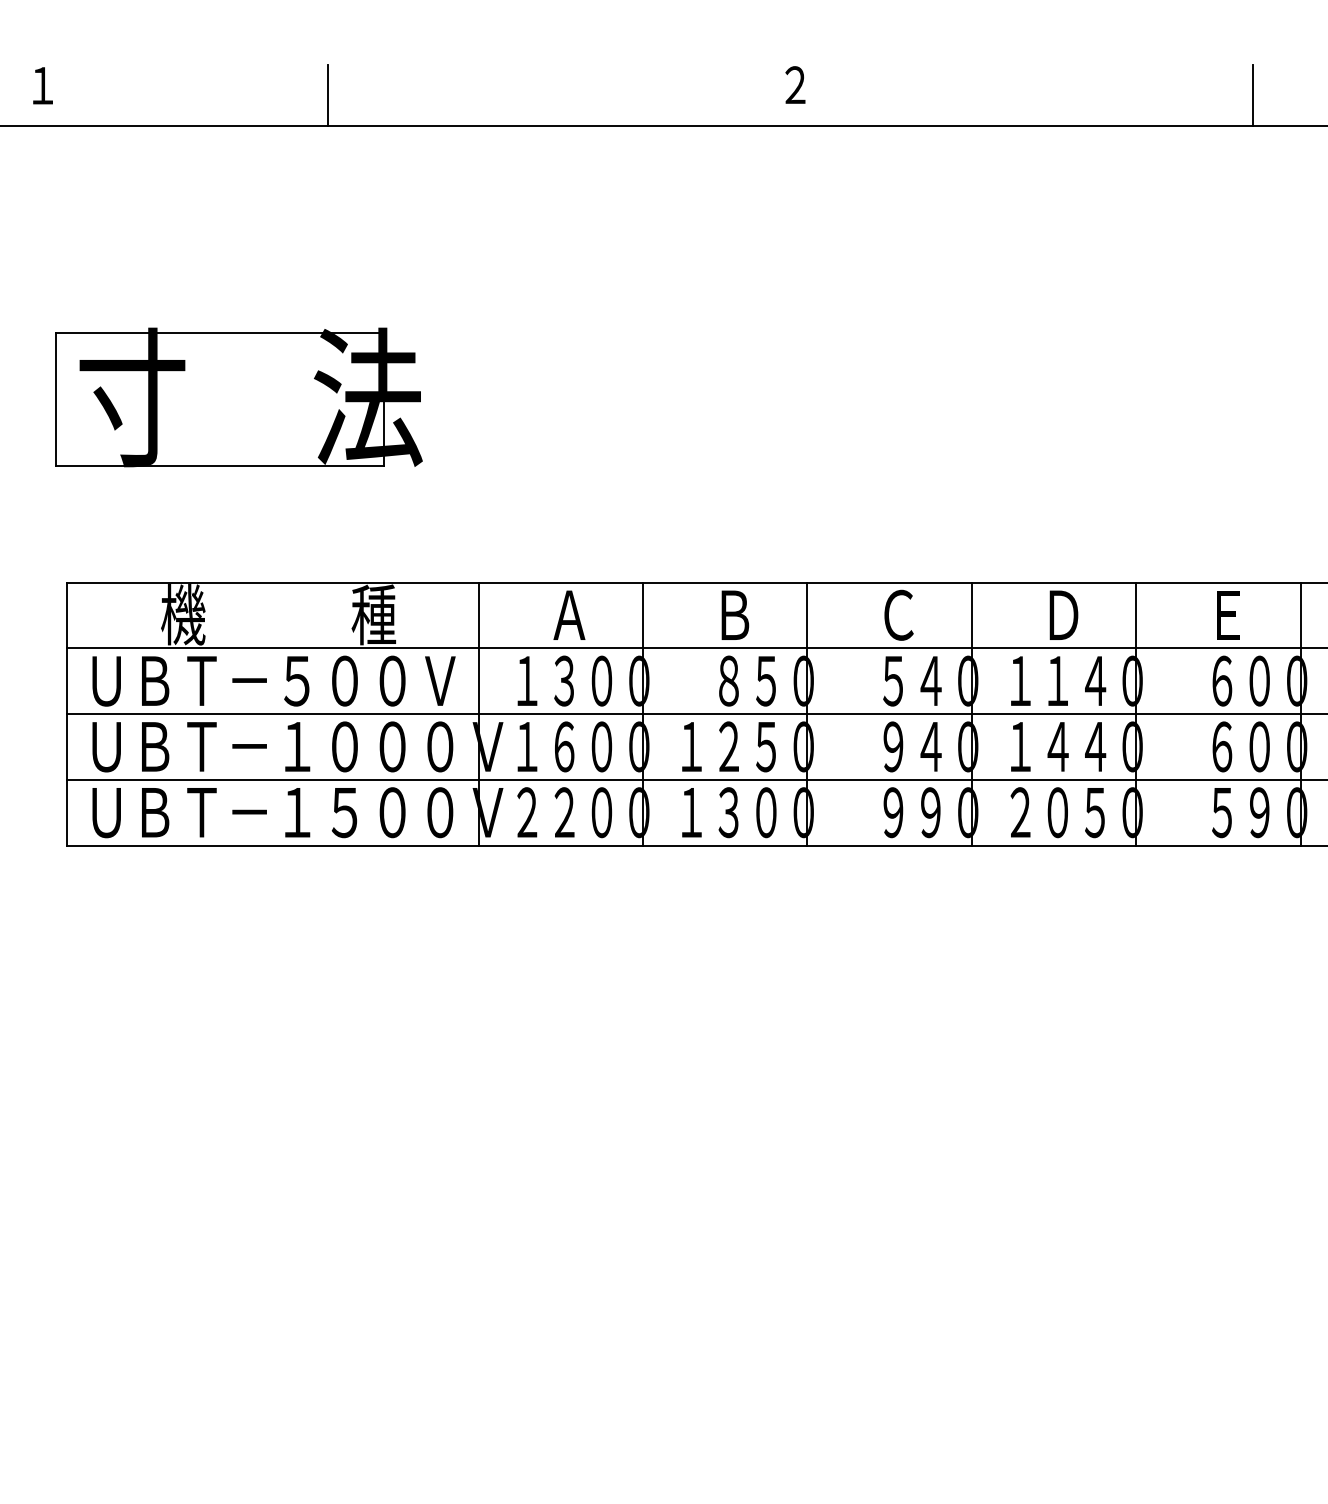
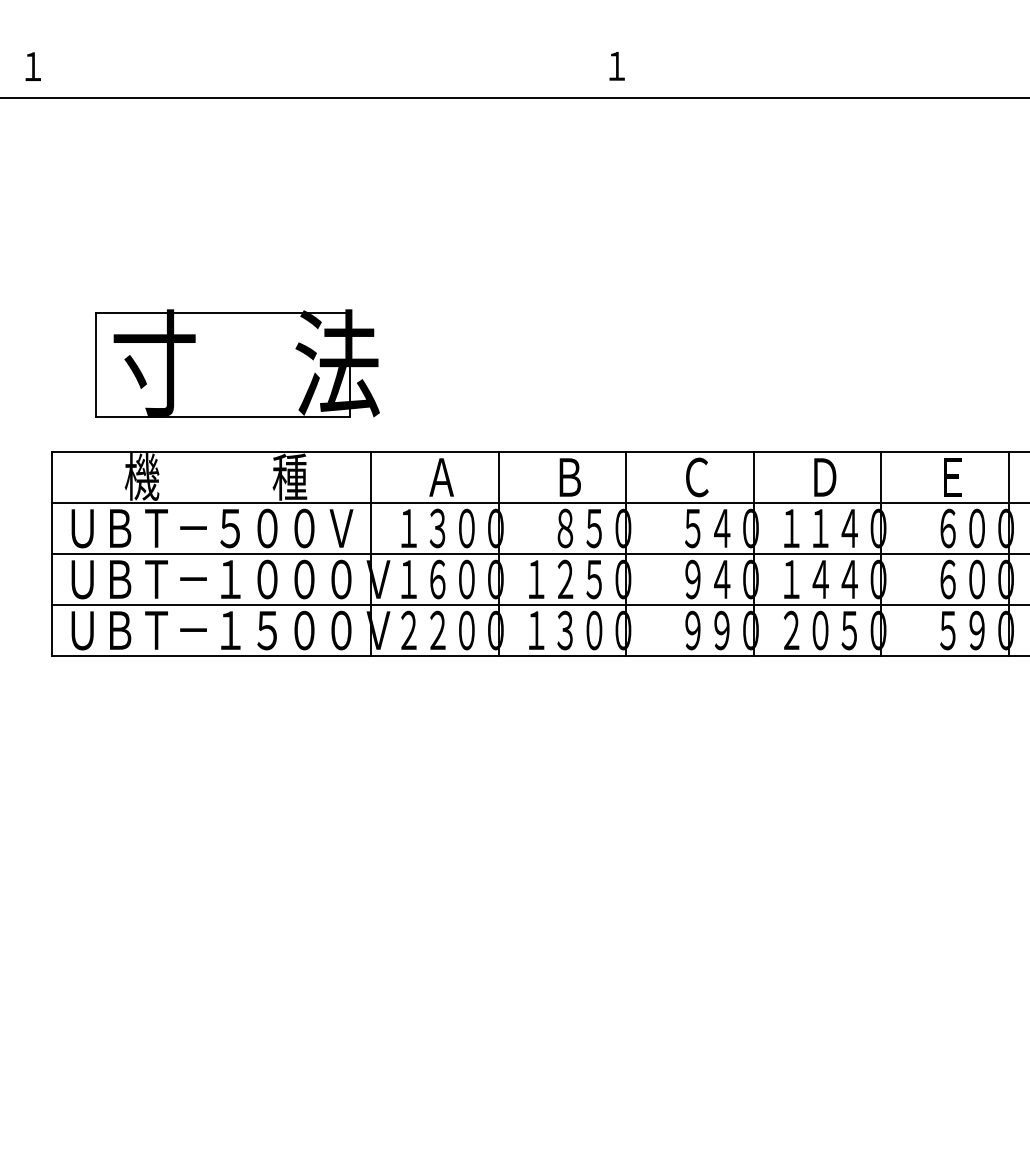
text: (794, 84) -> (616, 65), ２ -> １
line: (328, 95) -> (254, 74), removed
line: (1252, 95) -> (971, 74), removed
part: (239, 397) -> (237, 363), moved

